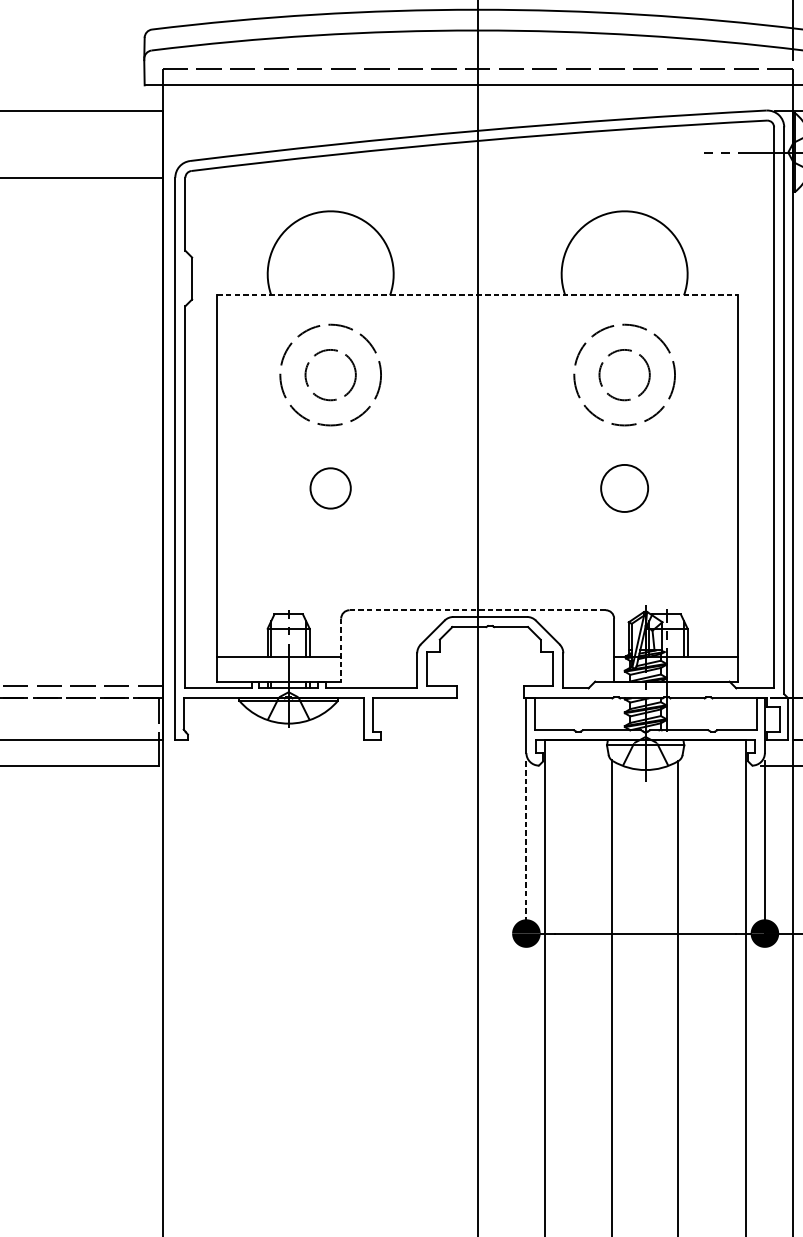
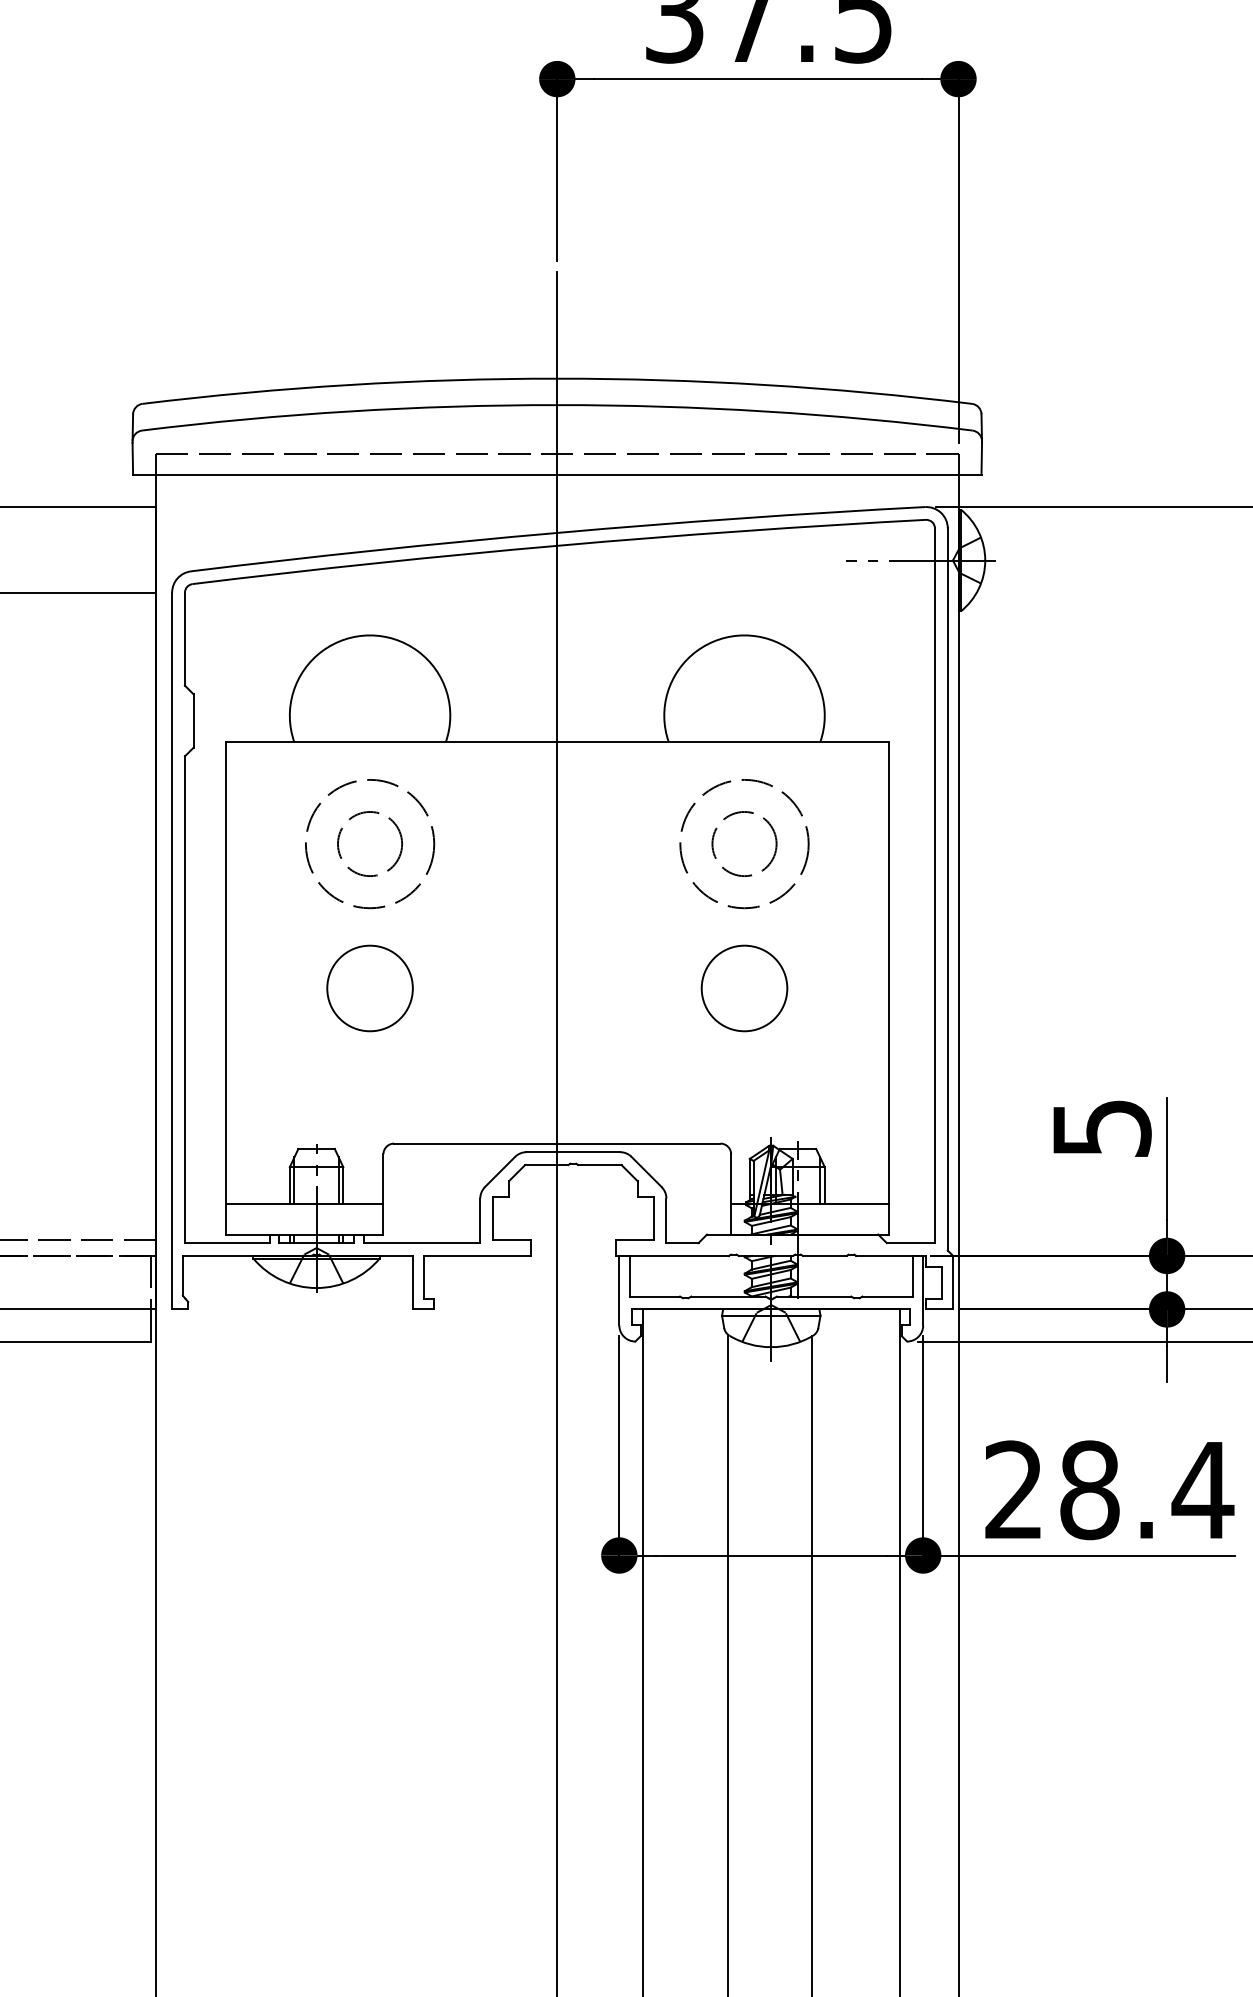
line: (477, 295) -> (557, 742), dashed -> solid
circle: (330, 488) -> (369, 988), size x1.67
circle: (624, 488) -> (744, 988), size x1.43
line: (477, 610) -> (557, 1143), dashed -> solid
line: (341, 650) -> (383, 1194), dashed -> solid
line: (526, 851) -> (619, 1451), dashed -> solid

